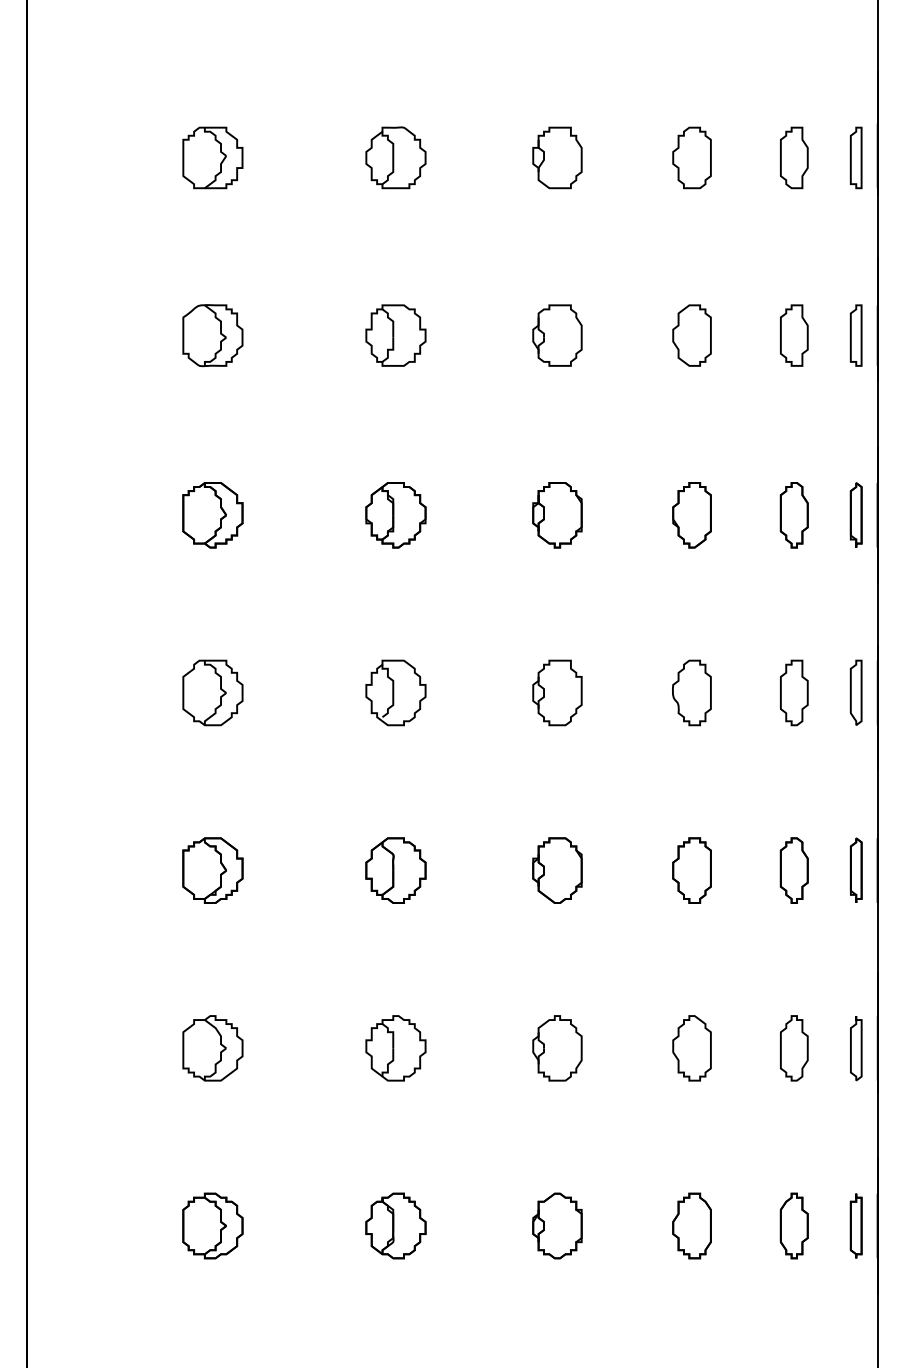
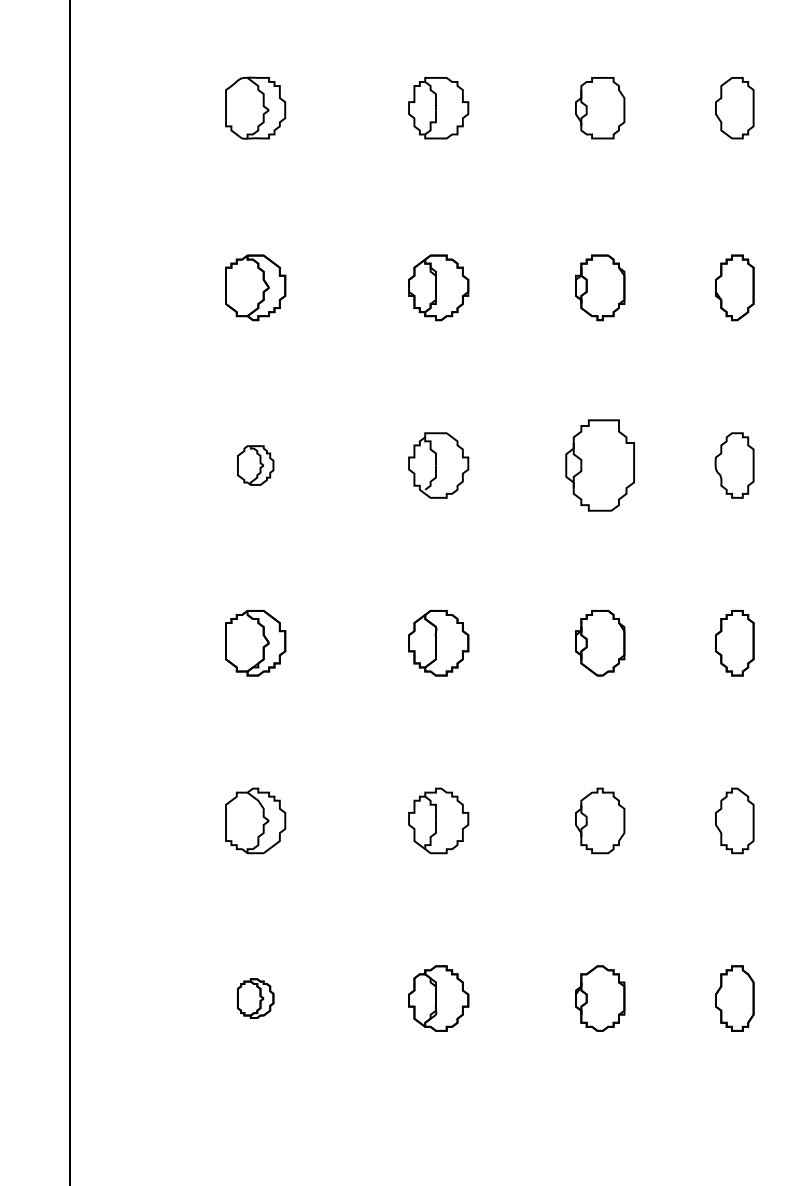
part: (212, 692) -> (255, 465), size x0.6
part: (557, 692) -> (600, 465), size x1.4
part: (212, 1225) -> (255, 998), size x0.6

